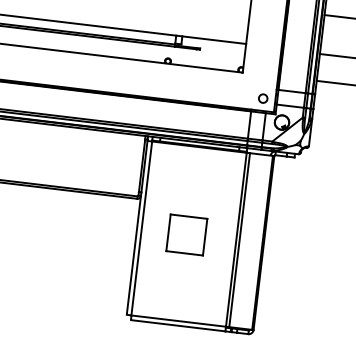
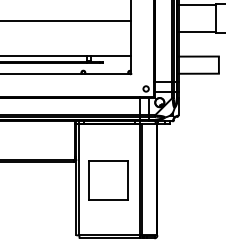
part: (187, 234) -> (108, 180), size x1.67

